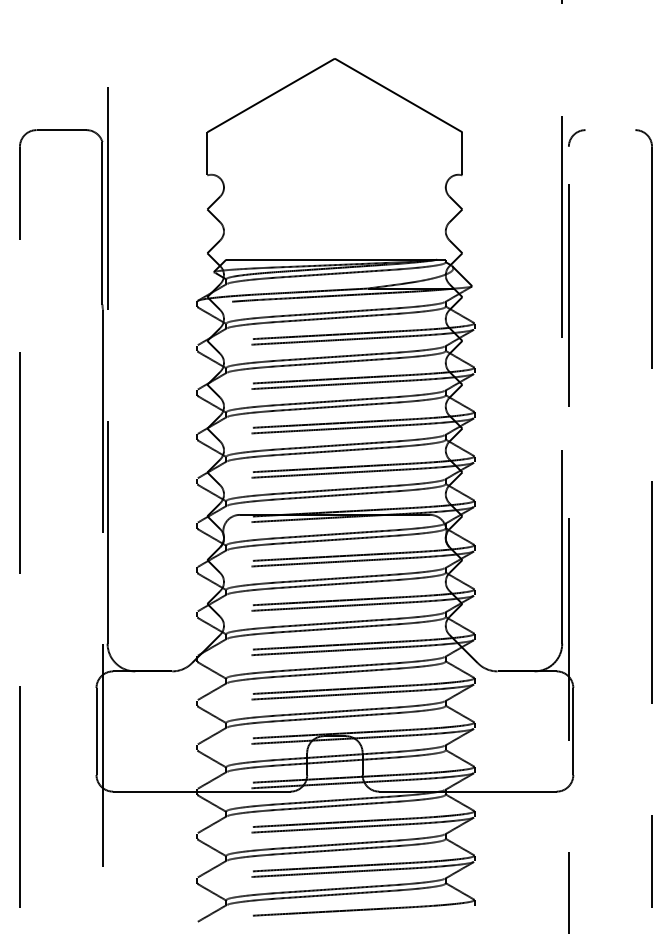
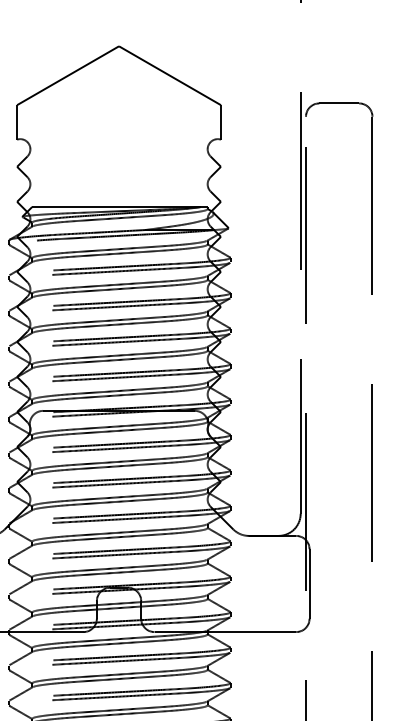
line: (610, 130) -> (339, 103), added

